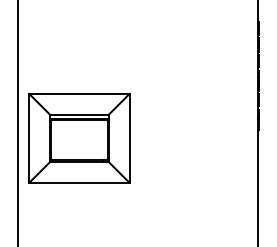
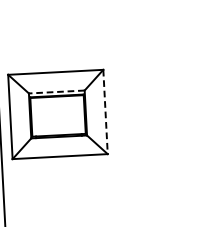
line: (78, 114) -> (55, 91), solid -> dashed
line: (129, 138) -> (105, 112), solid -> dashed

